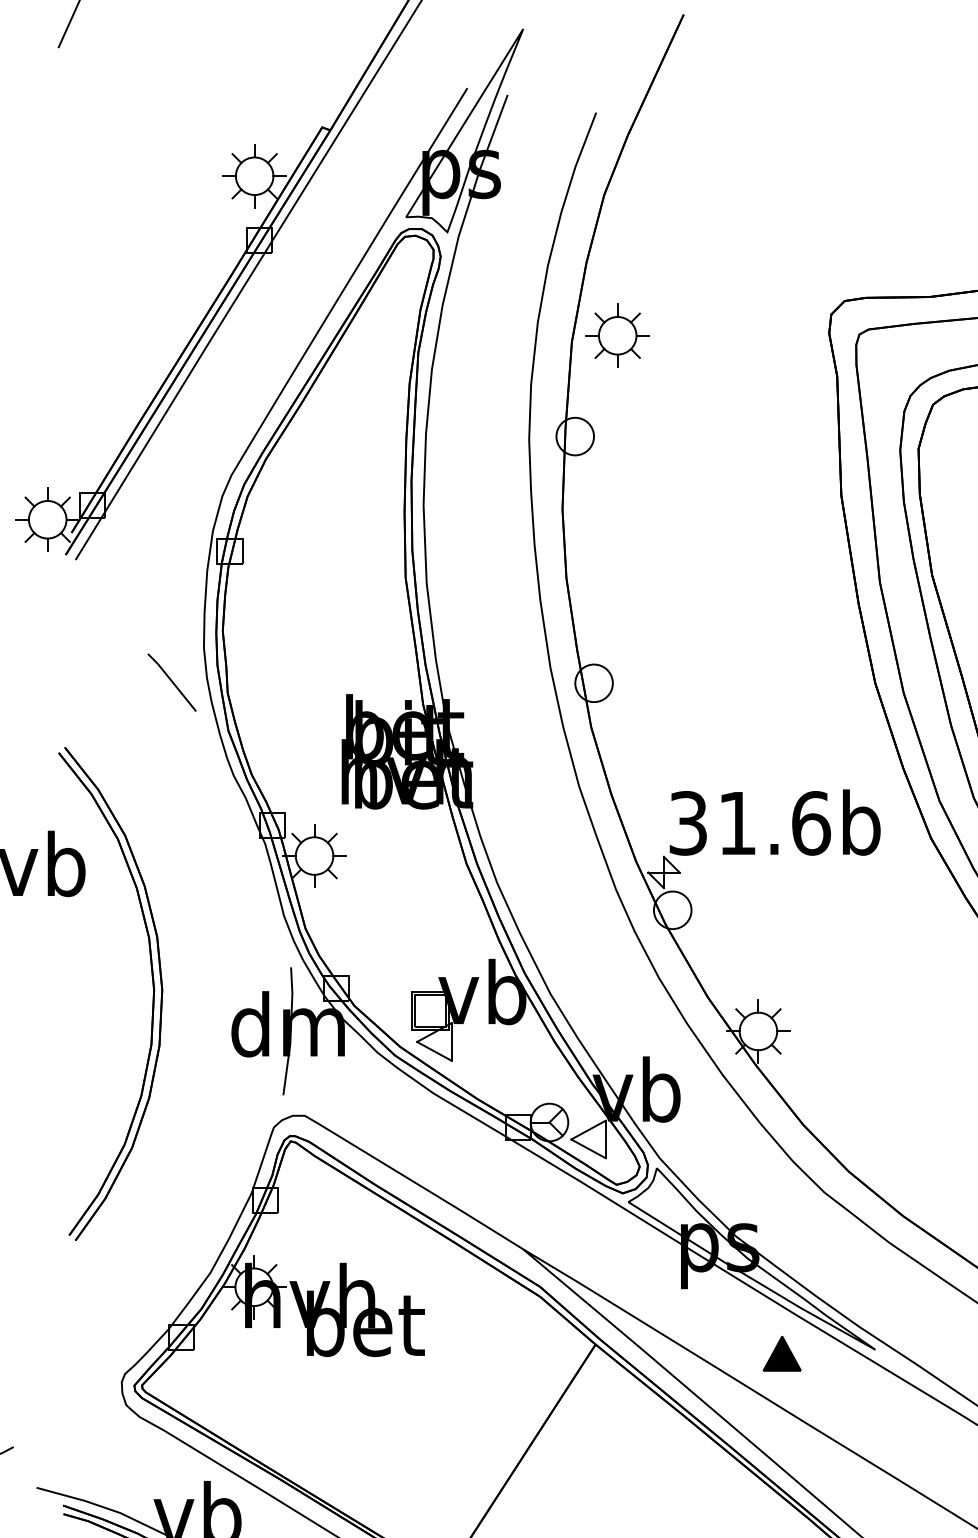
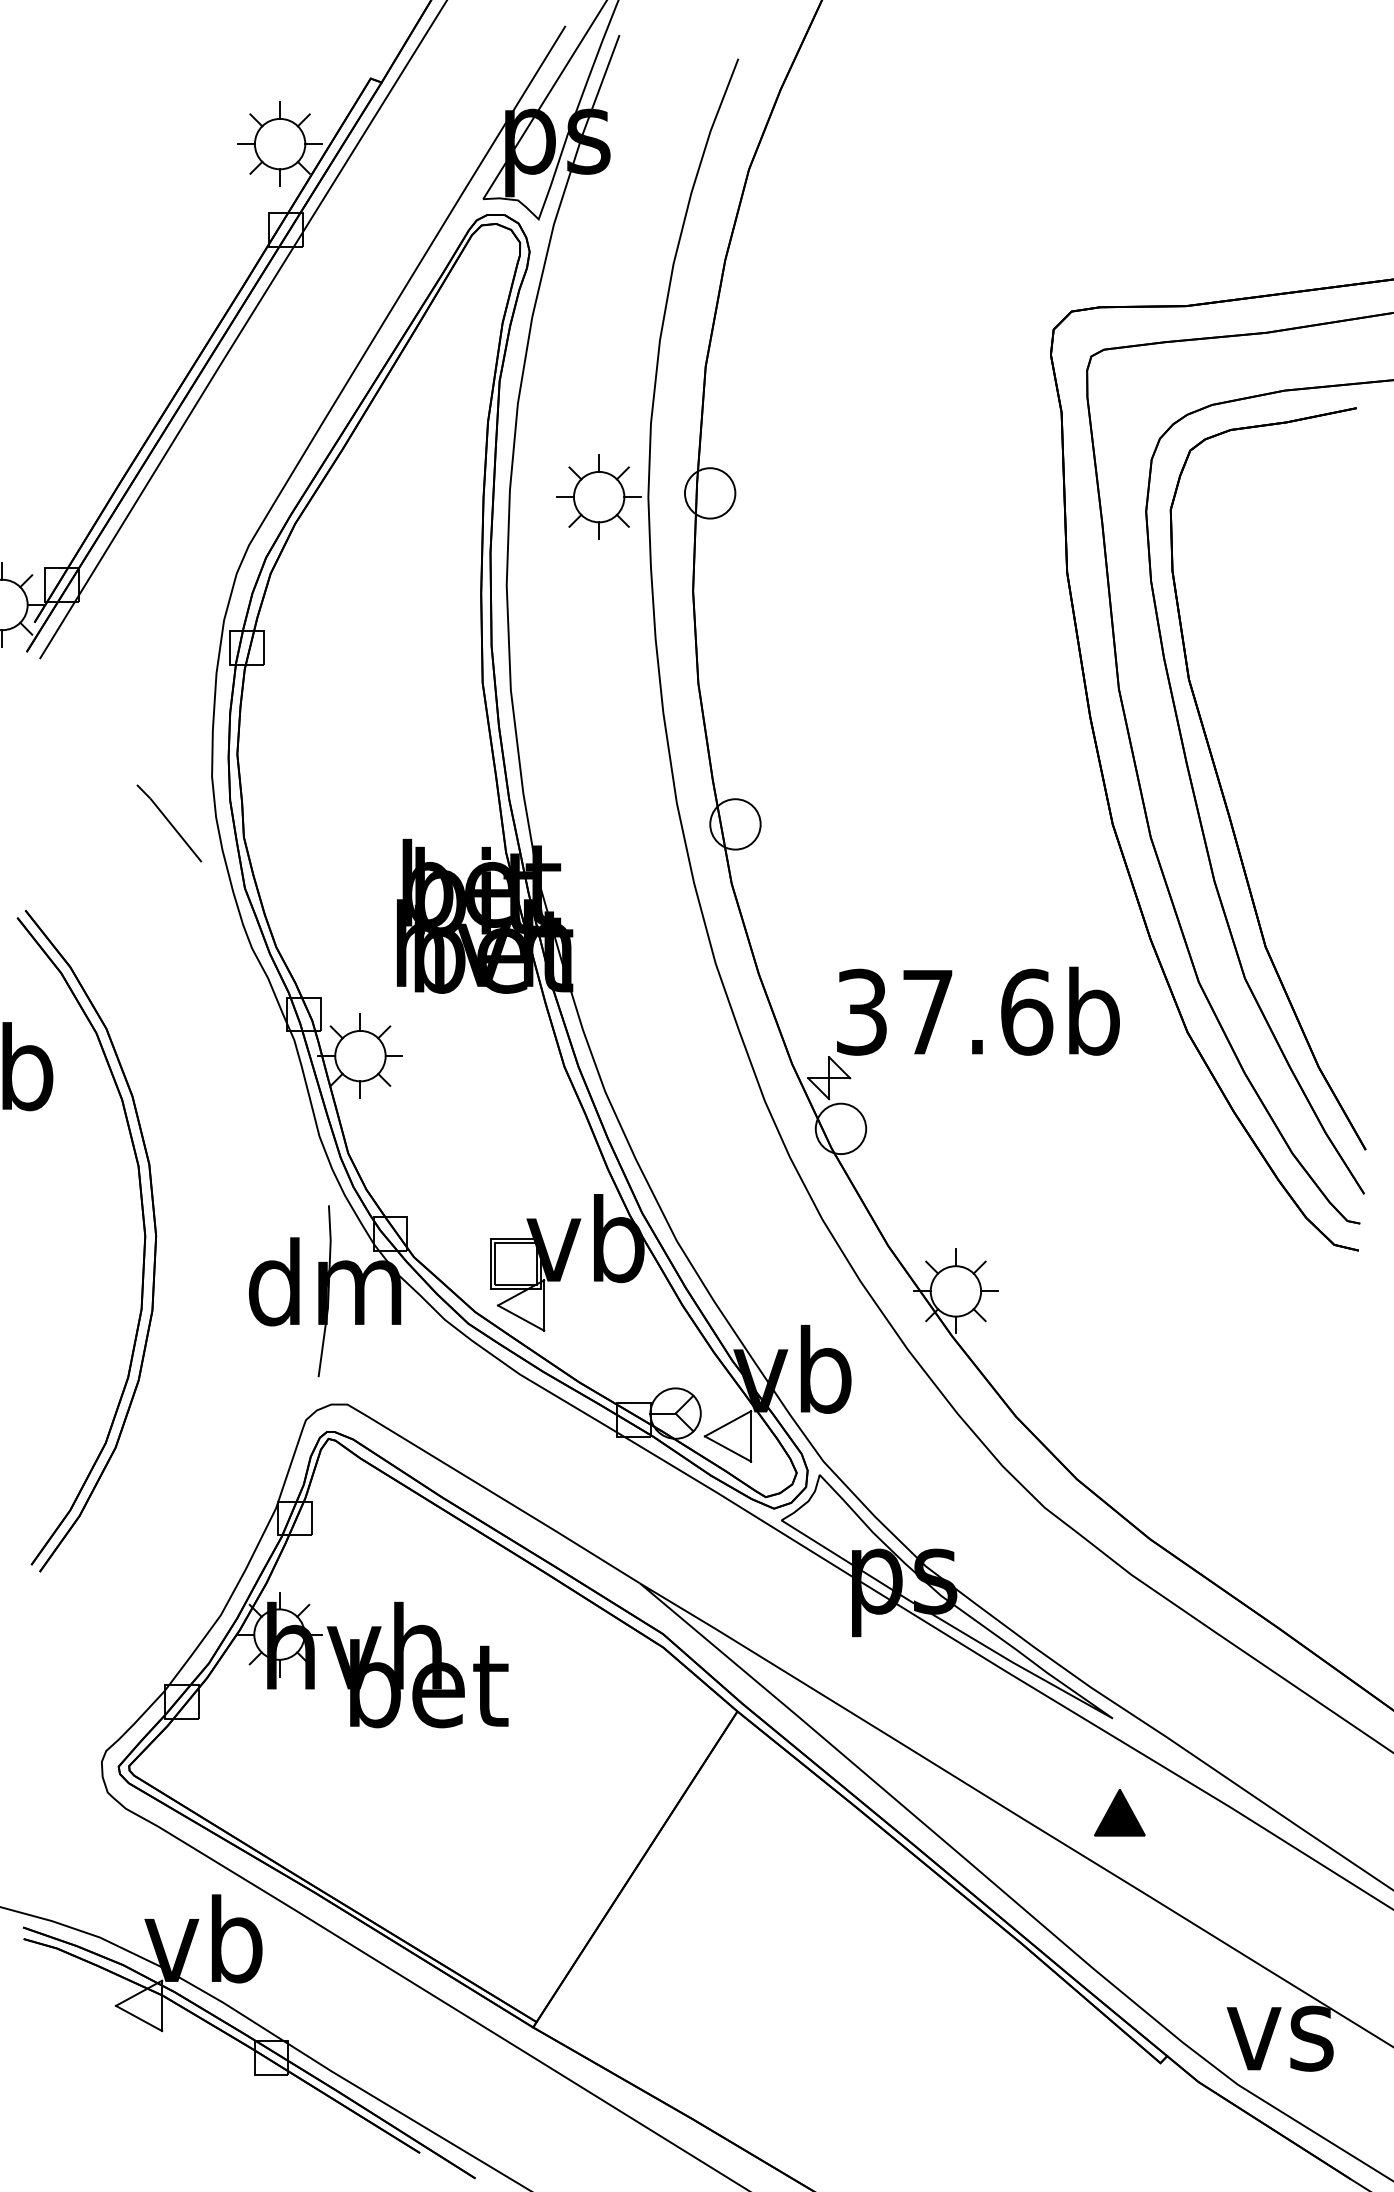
part: (617, 335) -> (598, 496), moved
text: (737, 823) -> (927, 1012), 31.6b -> 37.6b
part: (781, 1353) -> (1119, 1812), moved

